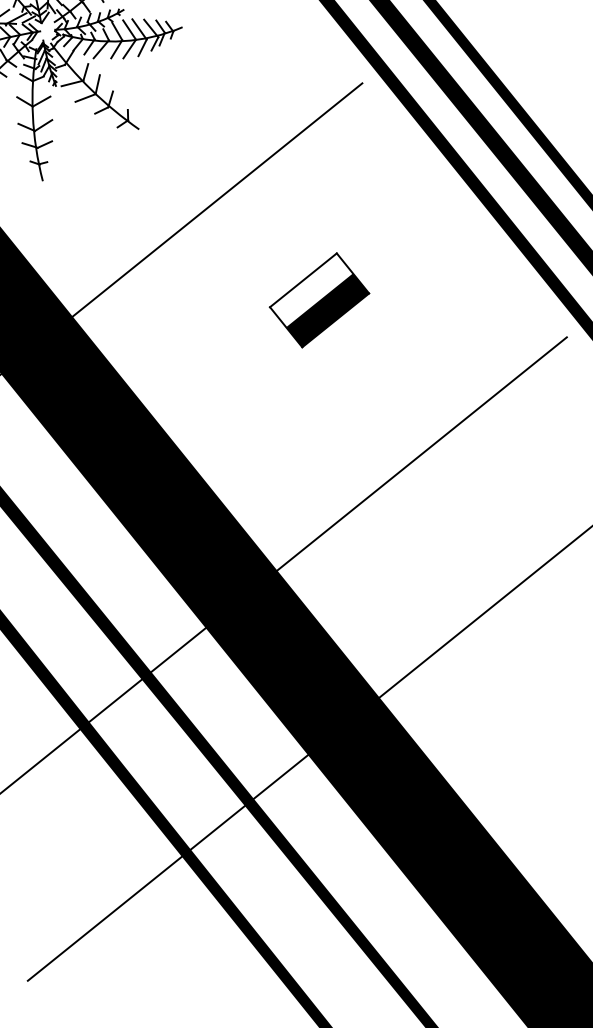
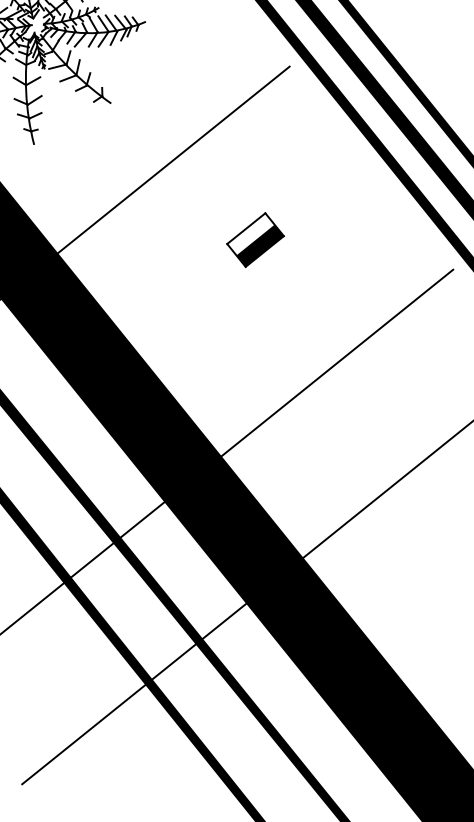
part: (319, 299) -> (255, 239), size x0.71

